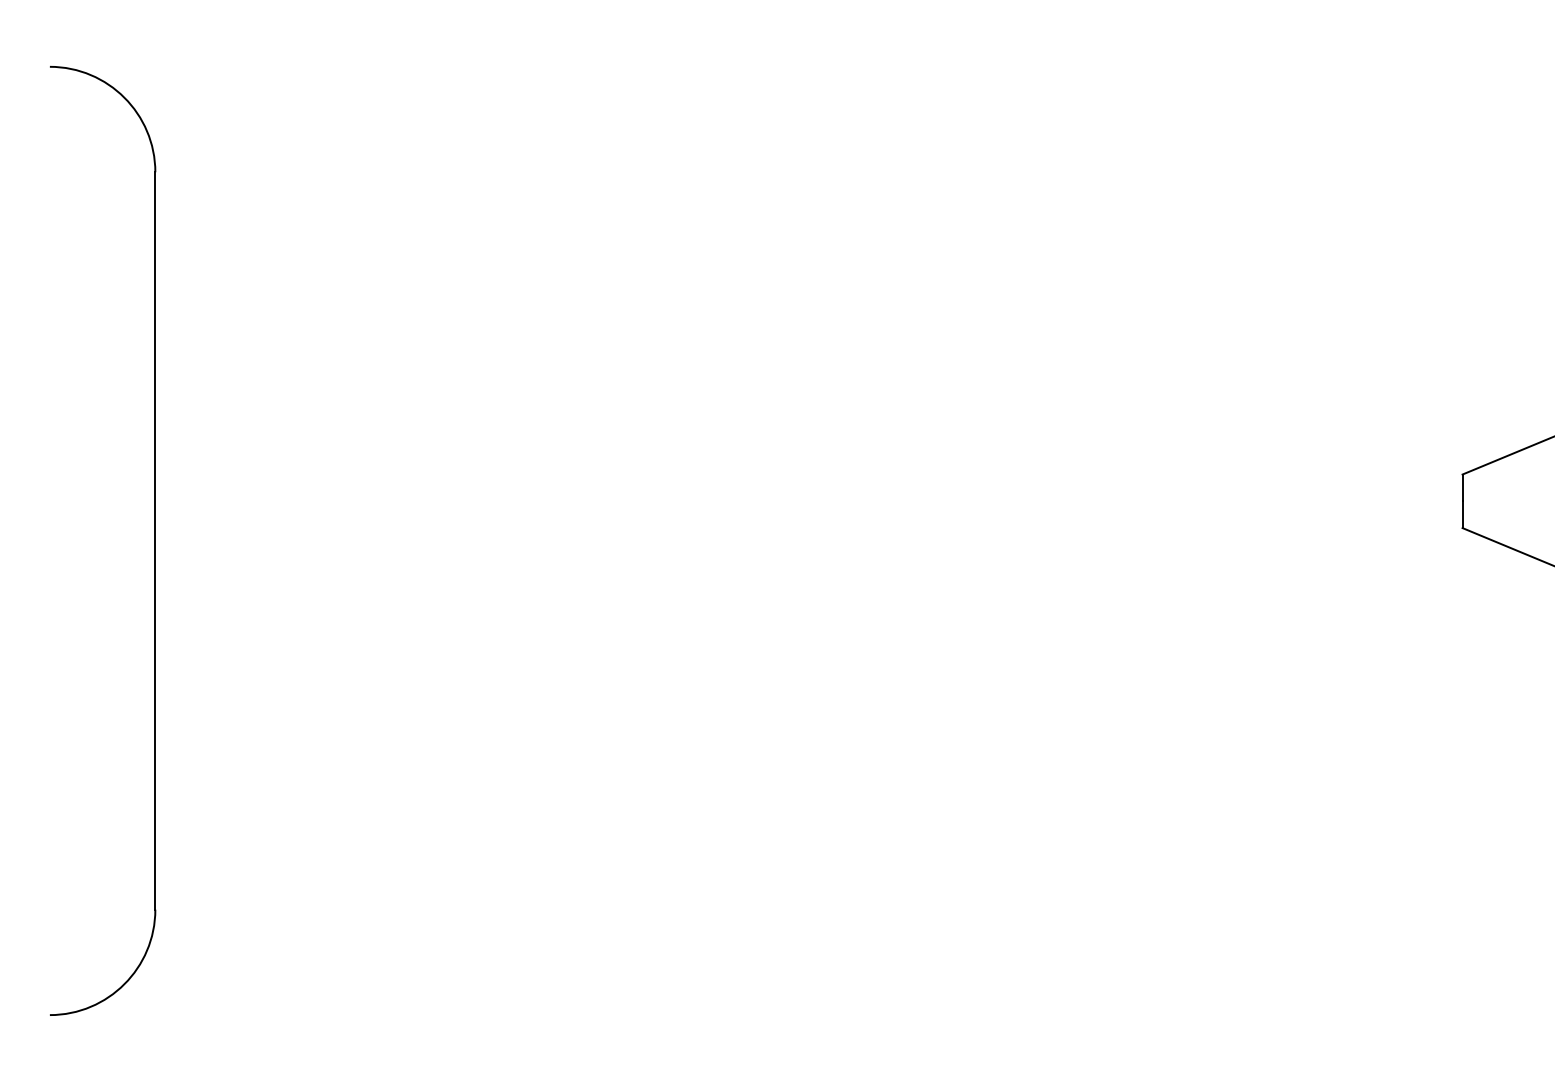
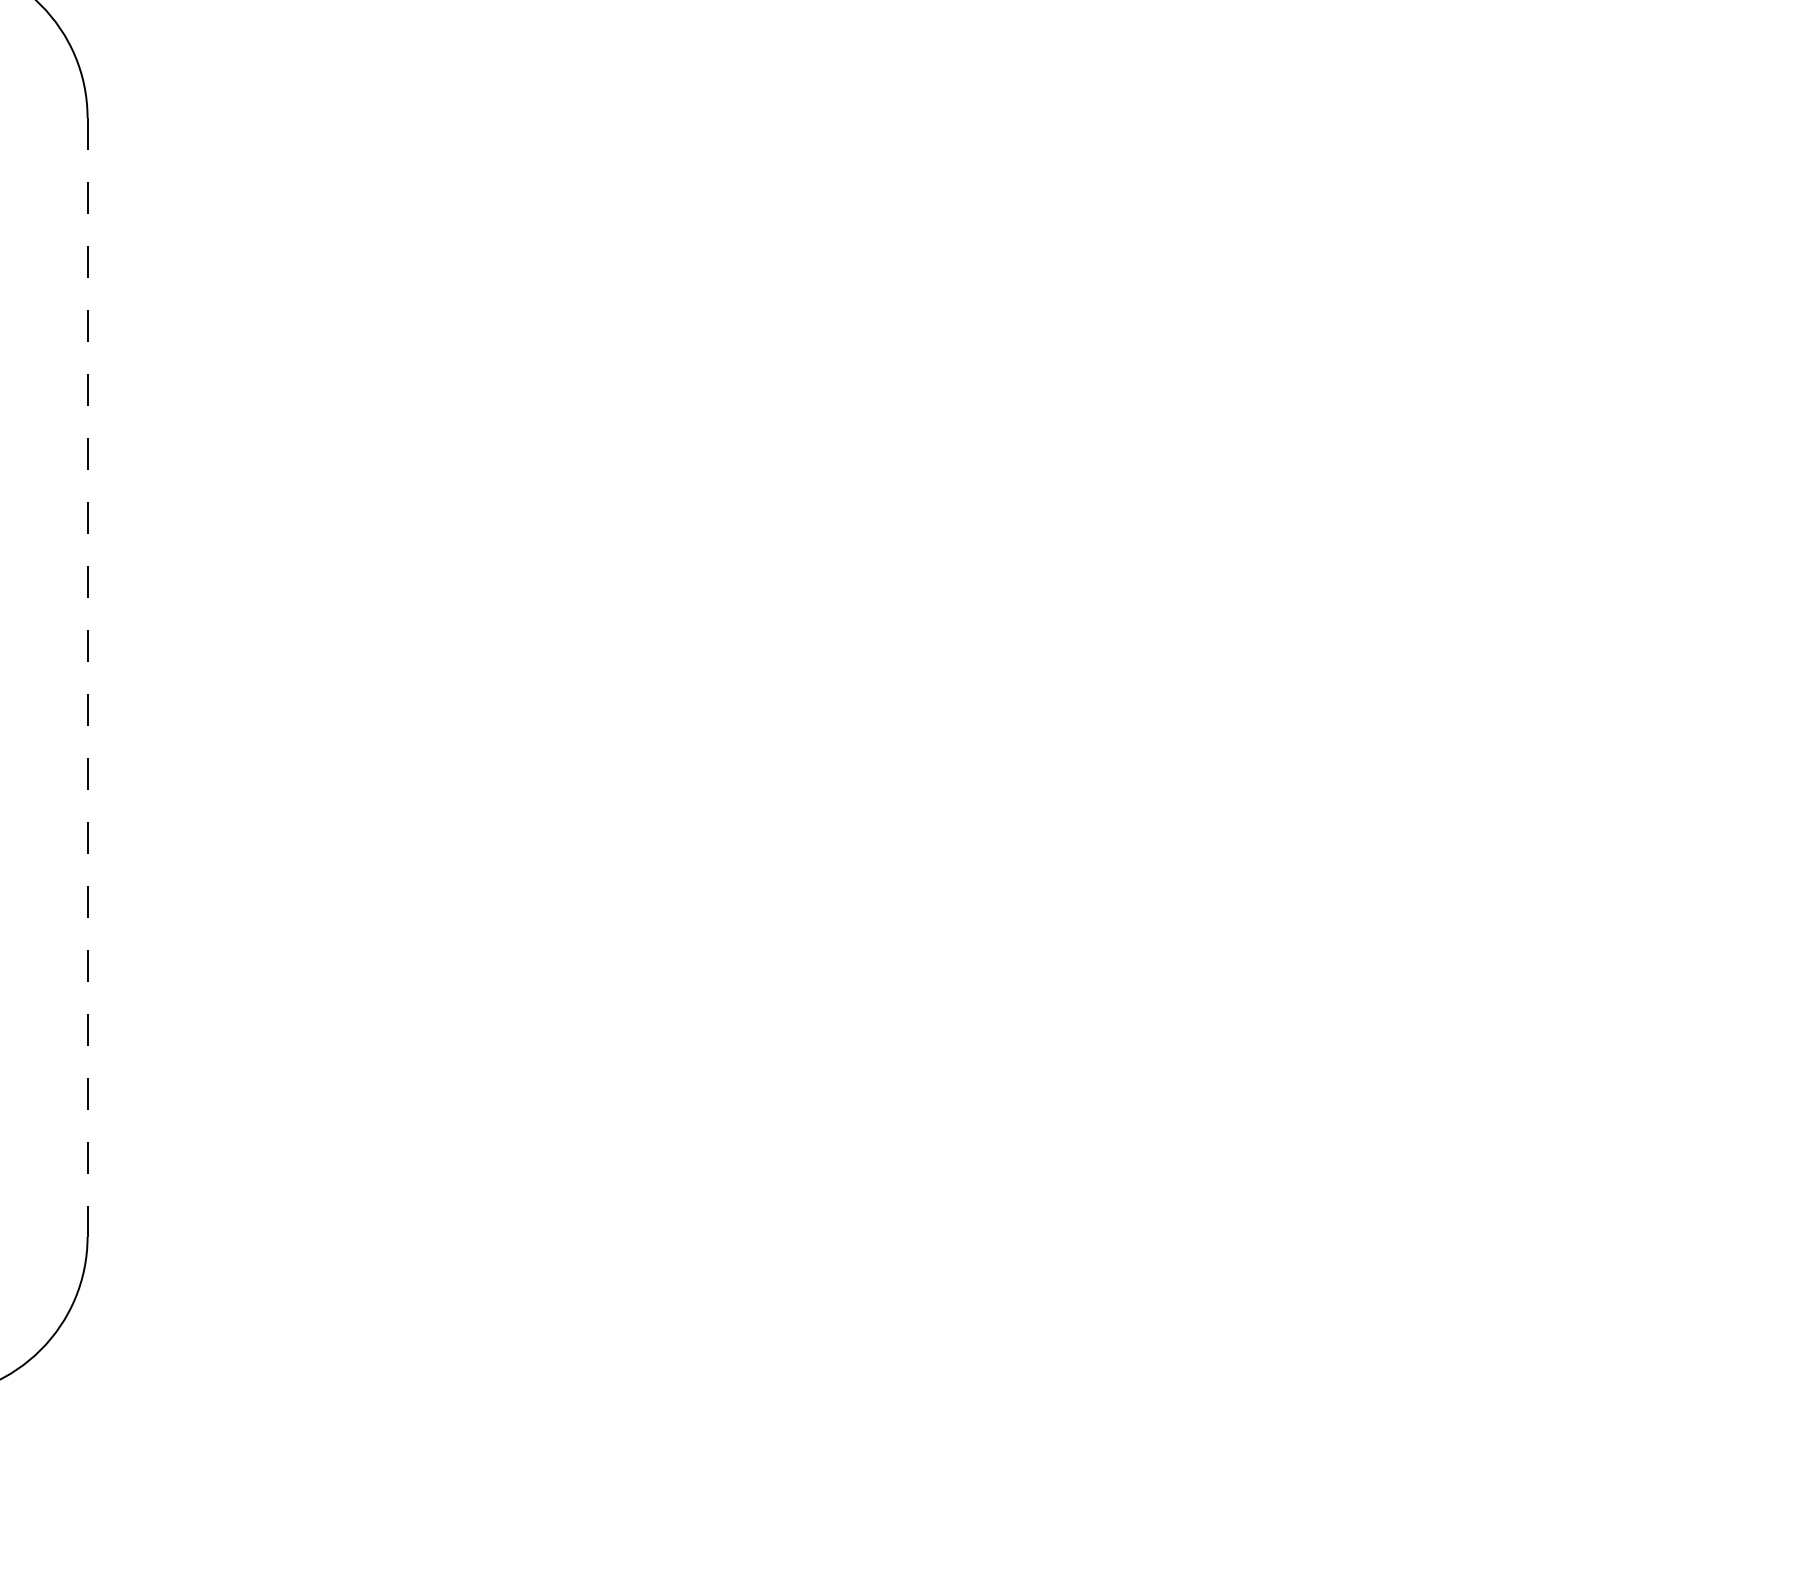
line: (155, 540) -> (87, 676), solid -> dashed

